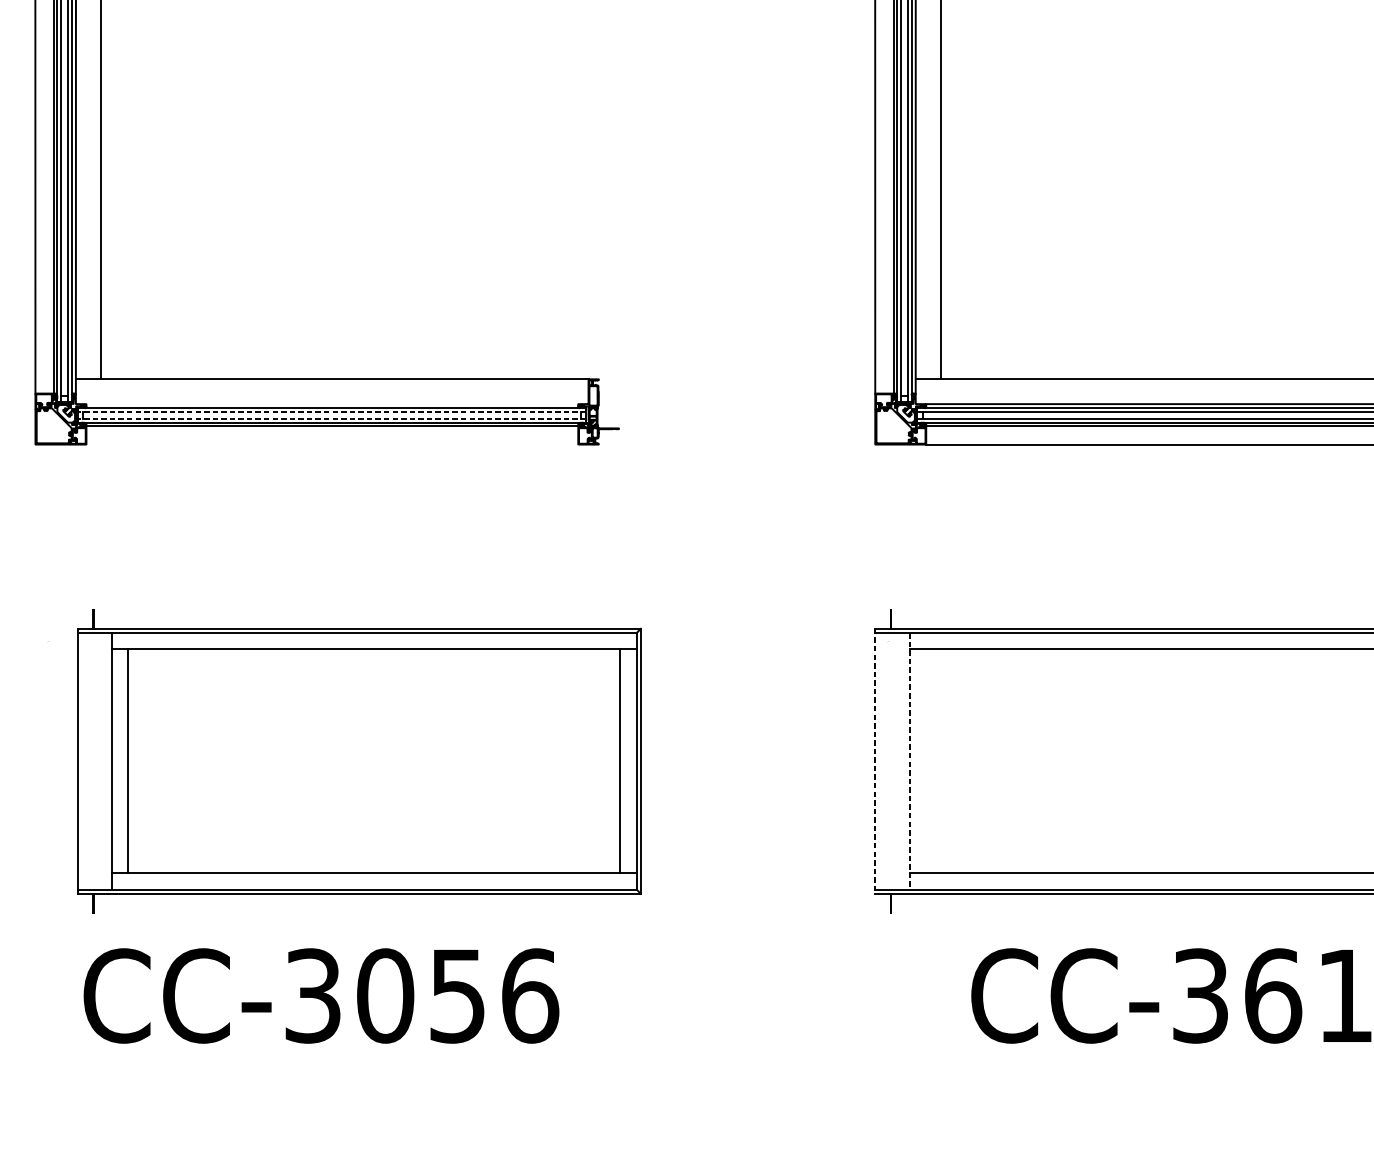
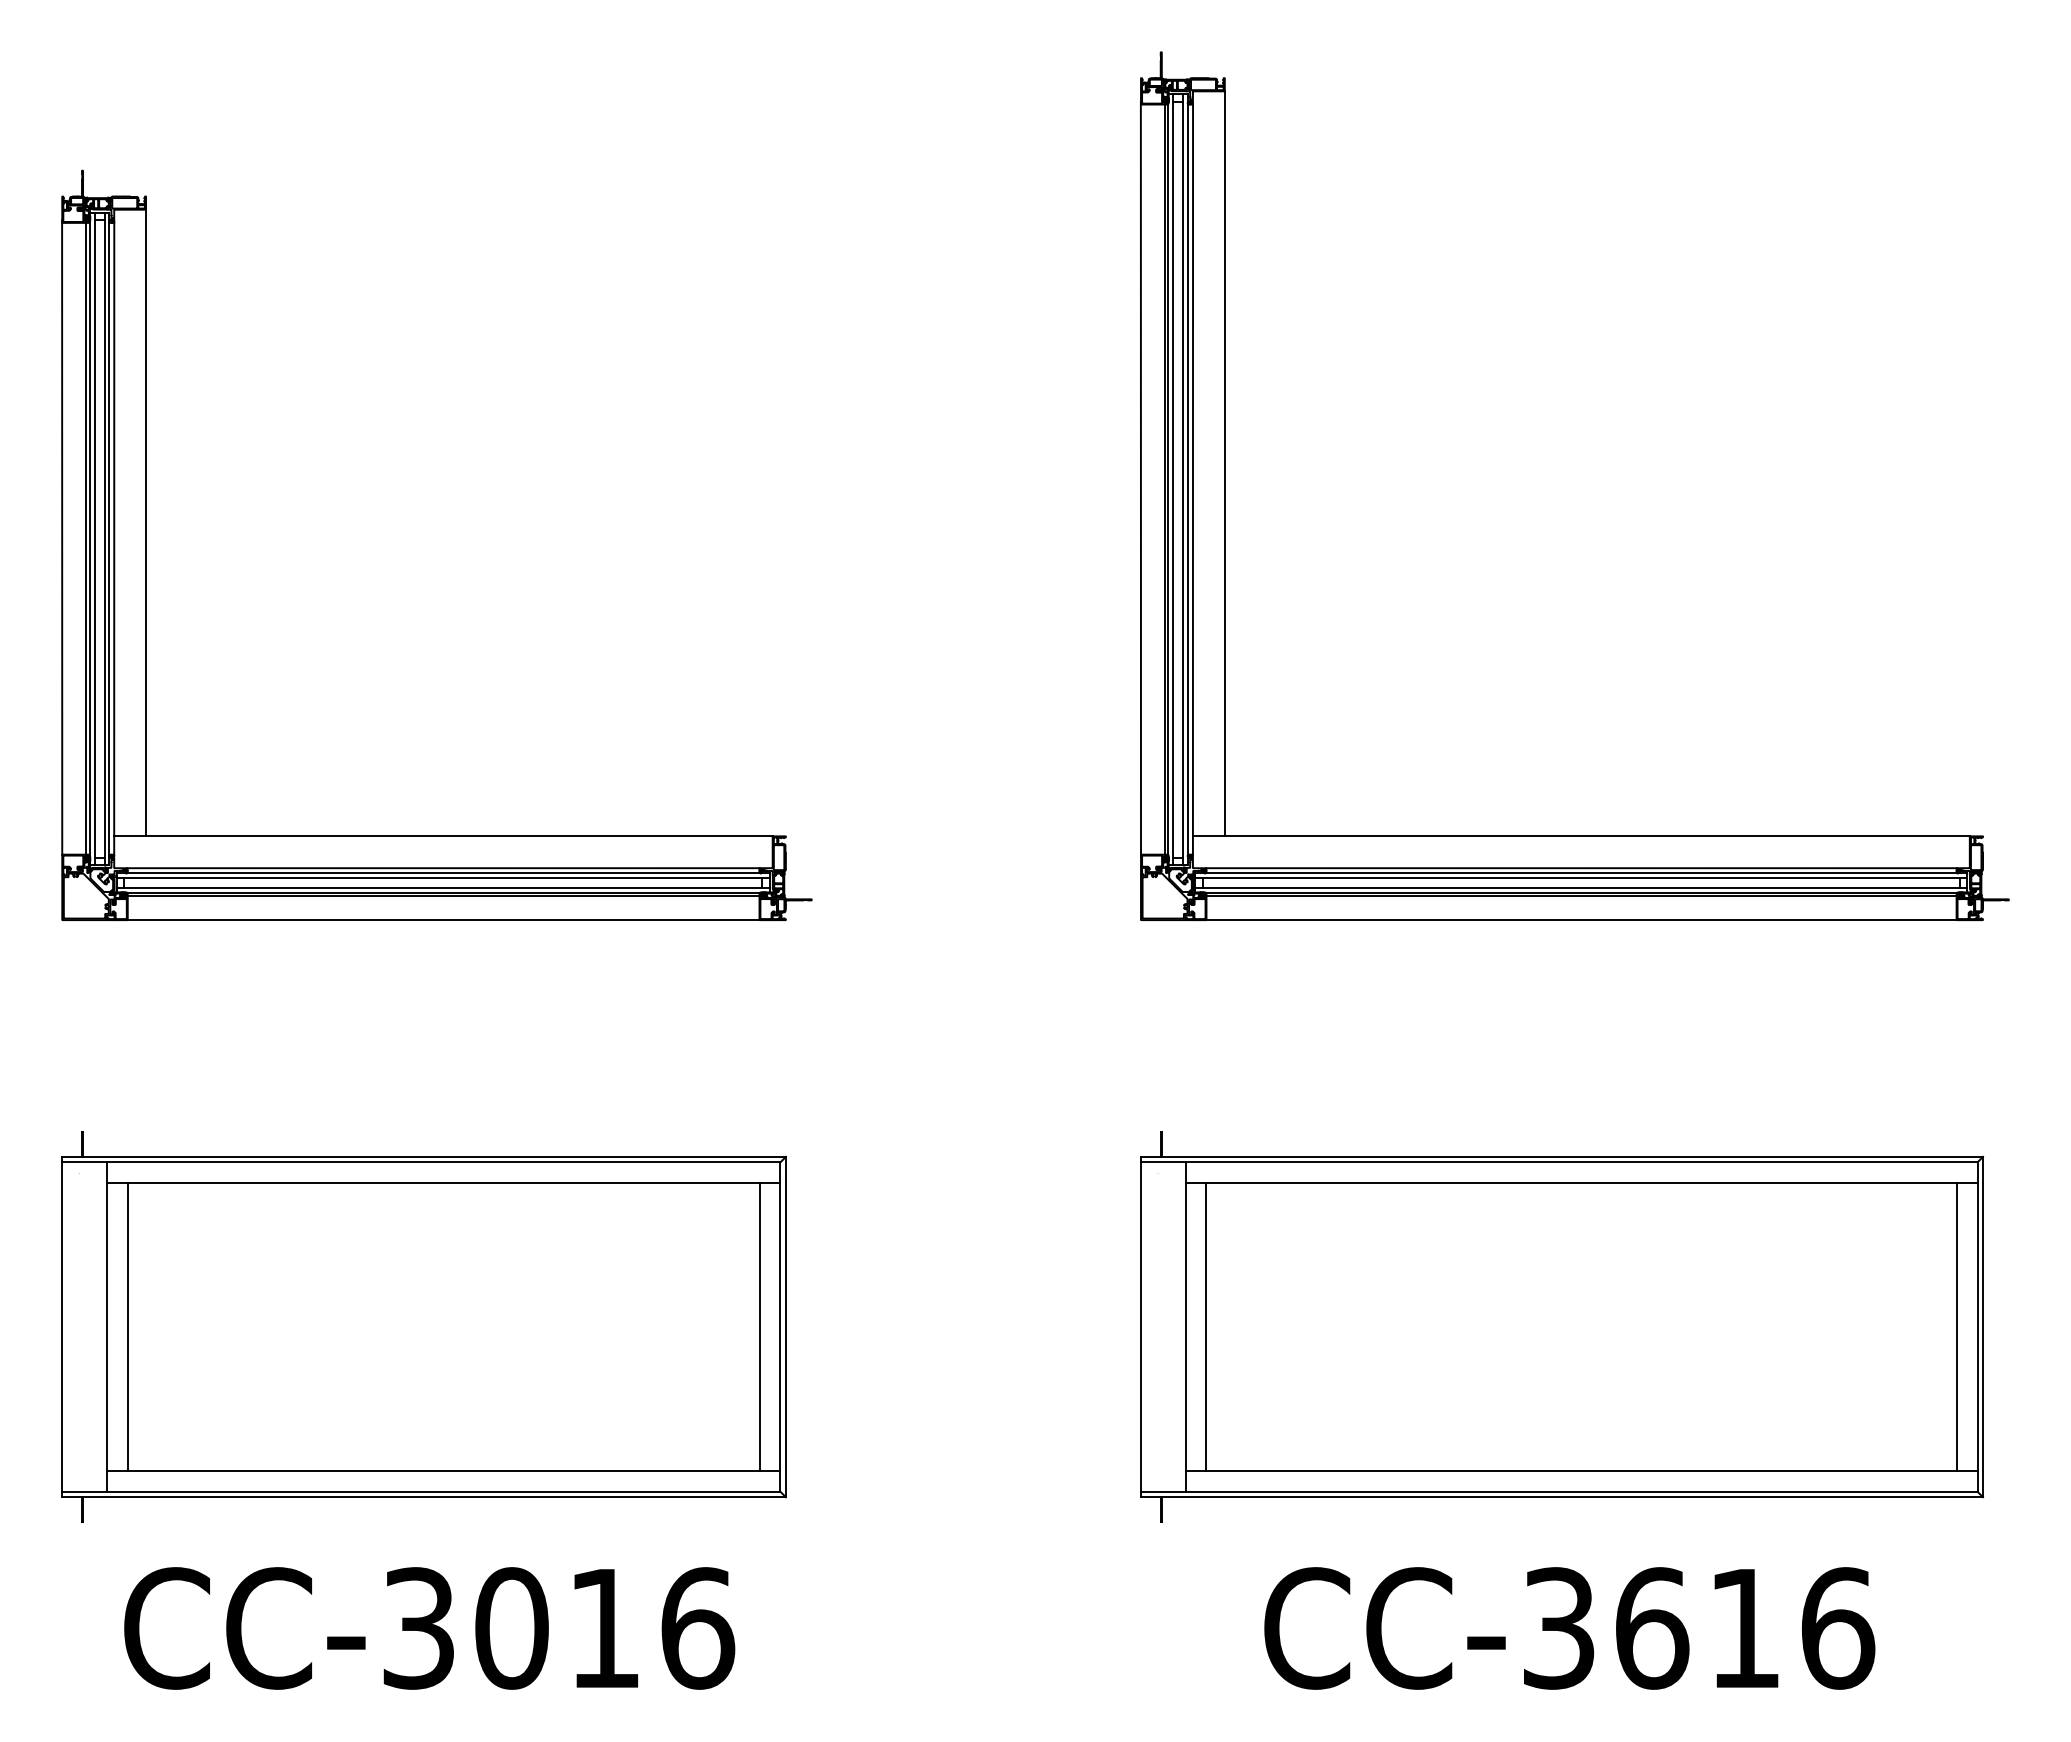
line: (332, 404) -> (443, 868), added
line: (332, 411) -> (443, 877), dashed -> solid
line: (332, 419) -> (443, 887), dashed -> solid
line: (332, 444) -> (443, 920), added
part: (358, 760) -> (423, 1326), moved
line: (926, 760) -> (1206, 1326), added
line: (875, 761) -> (1141, 1327), dashed -> solid
line: (909, 761) -> (1185, 1327), dashed -> solid
text: (456, 996) -> (603, 1629), CC-3056 -> CC-3016

